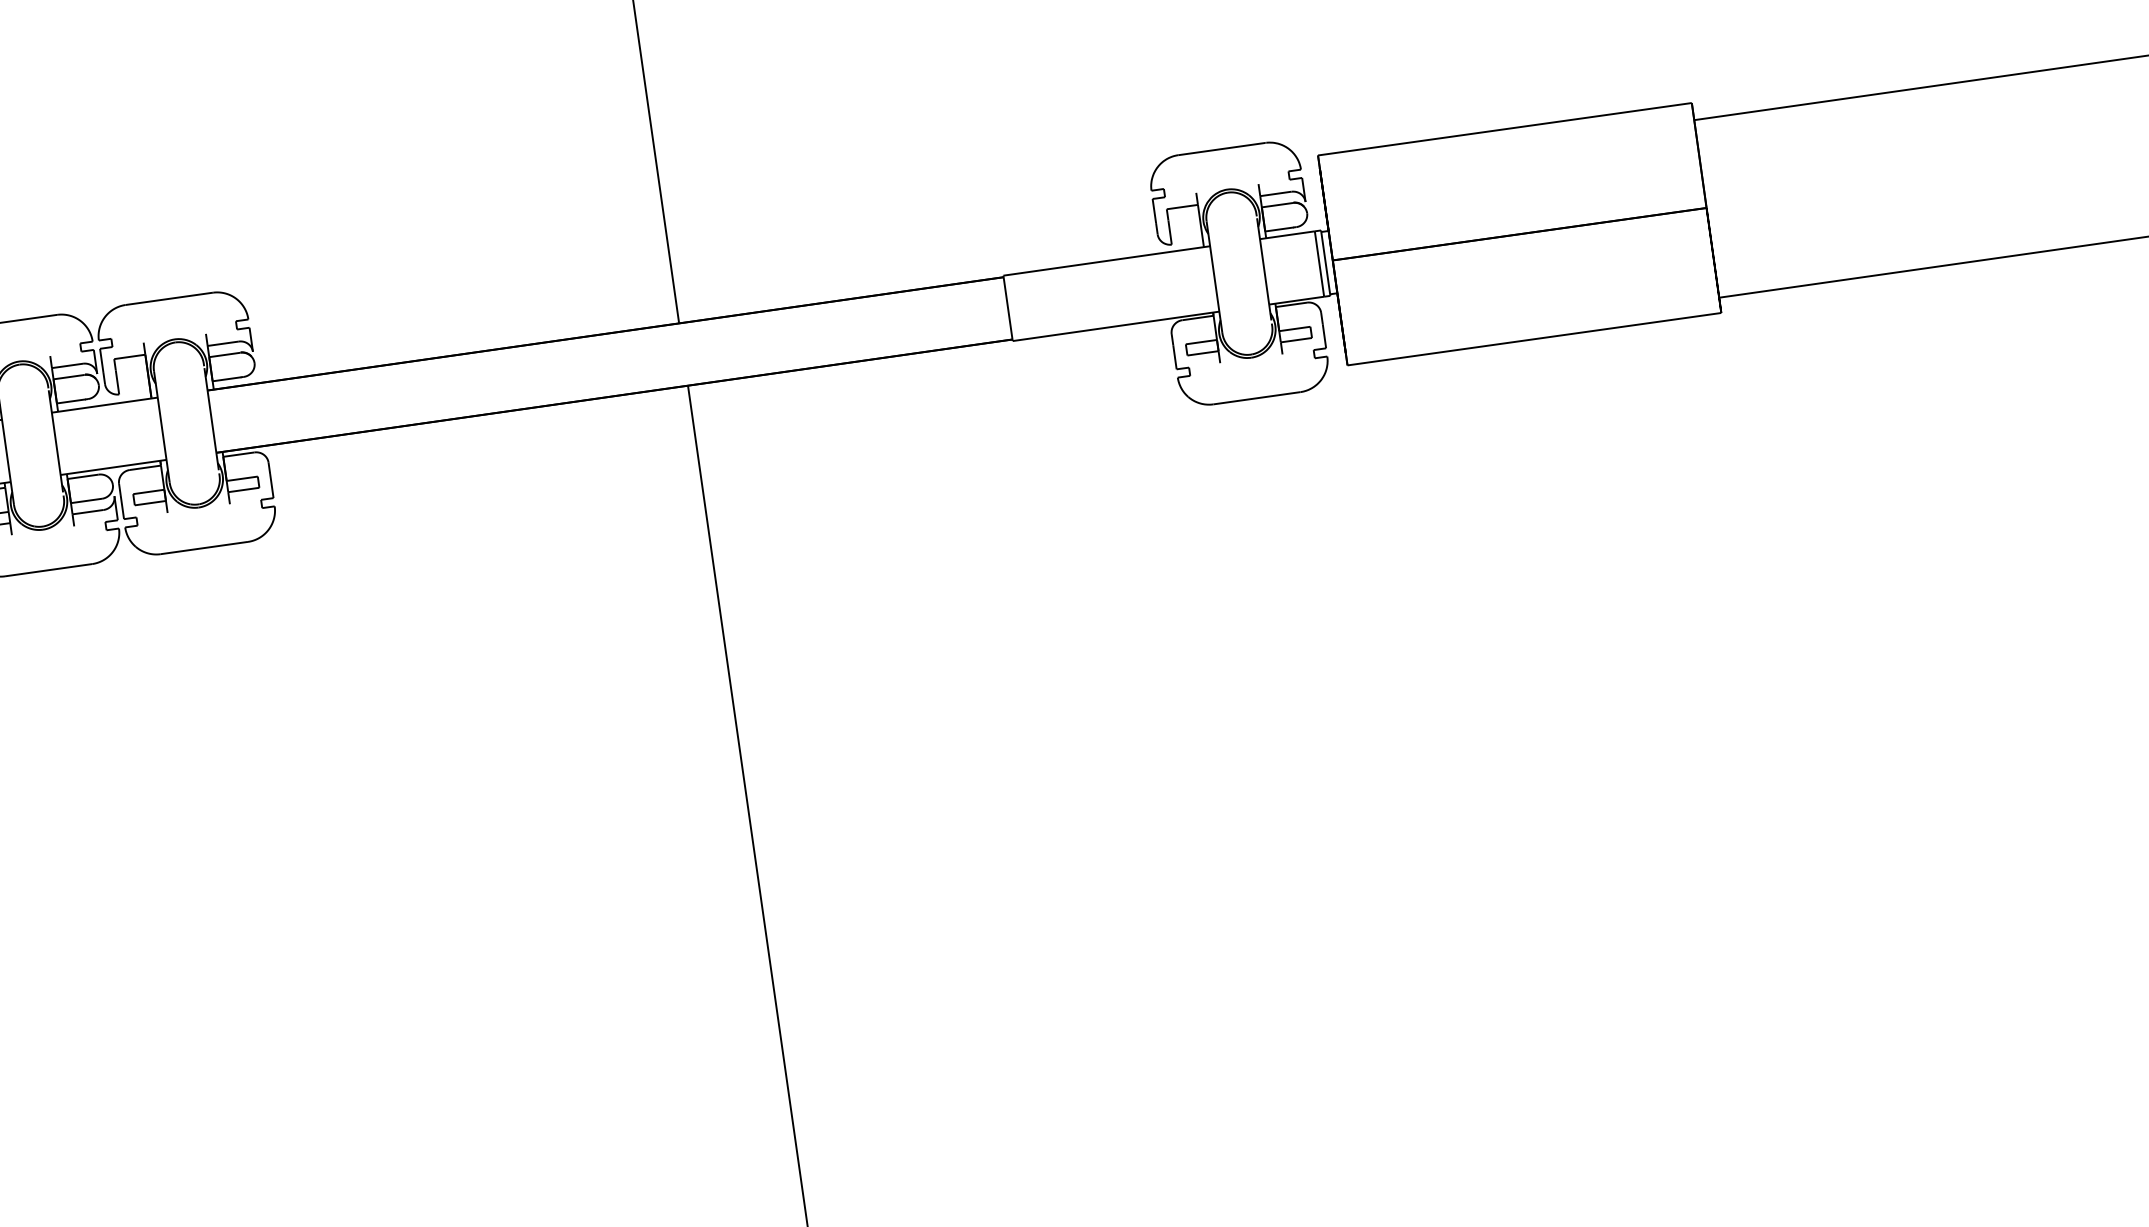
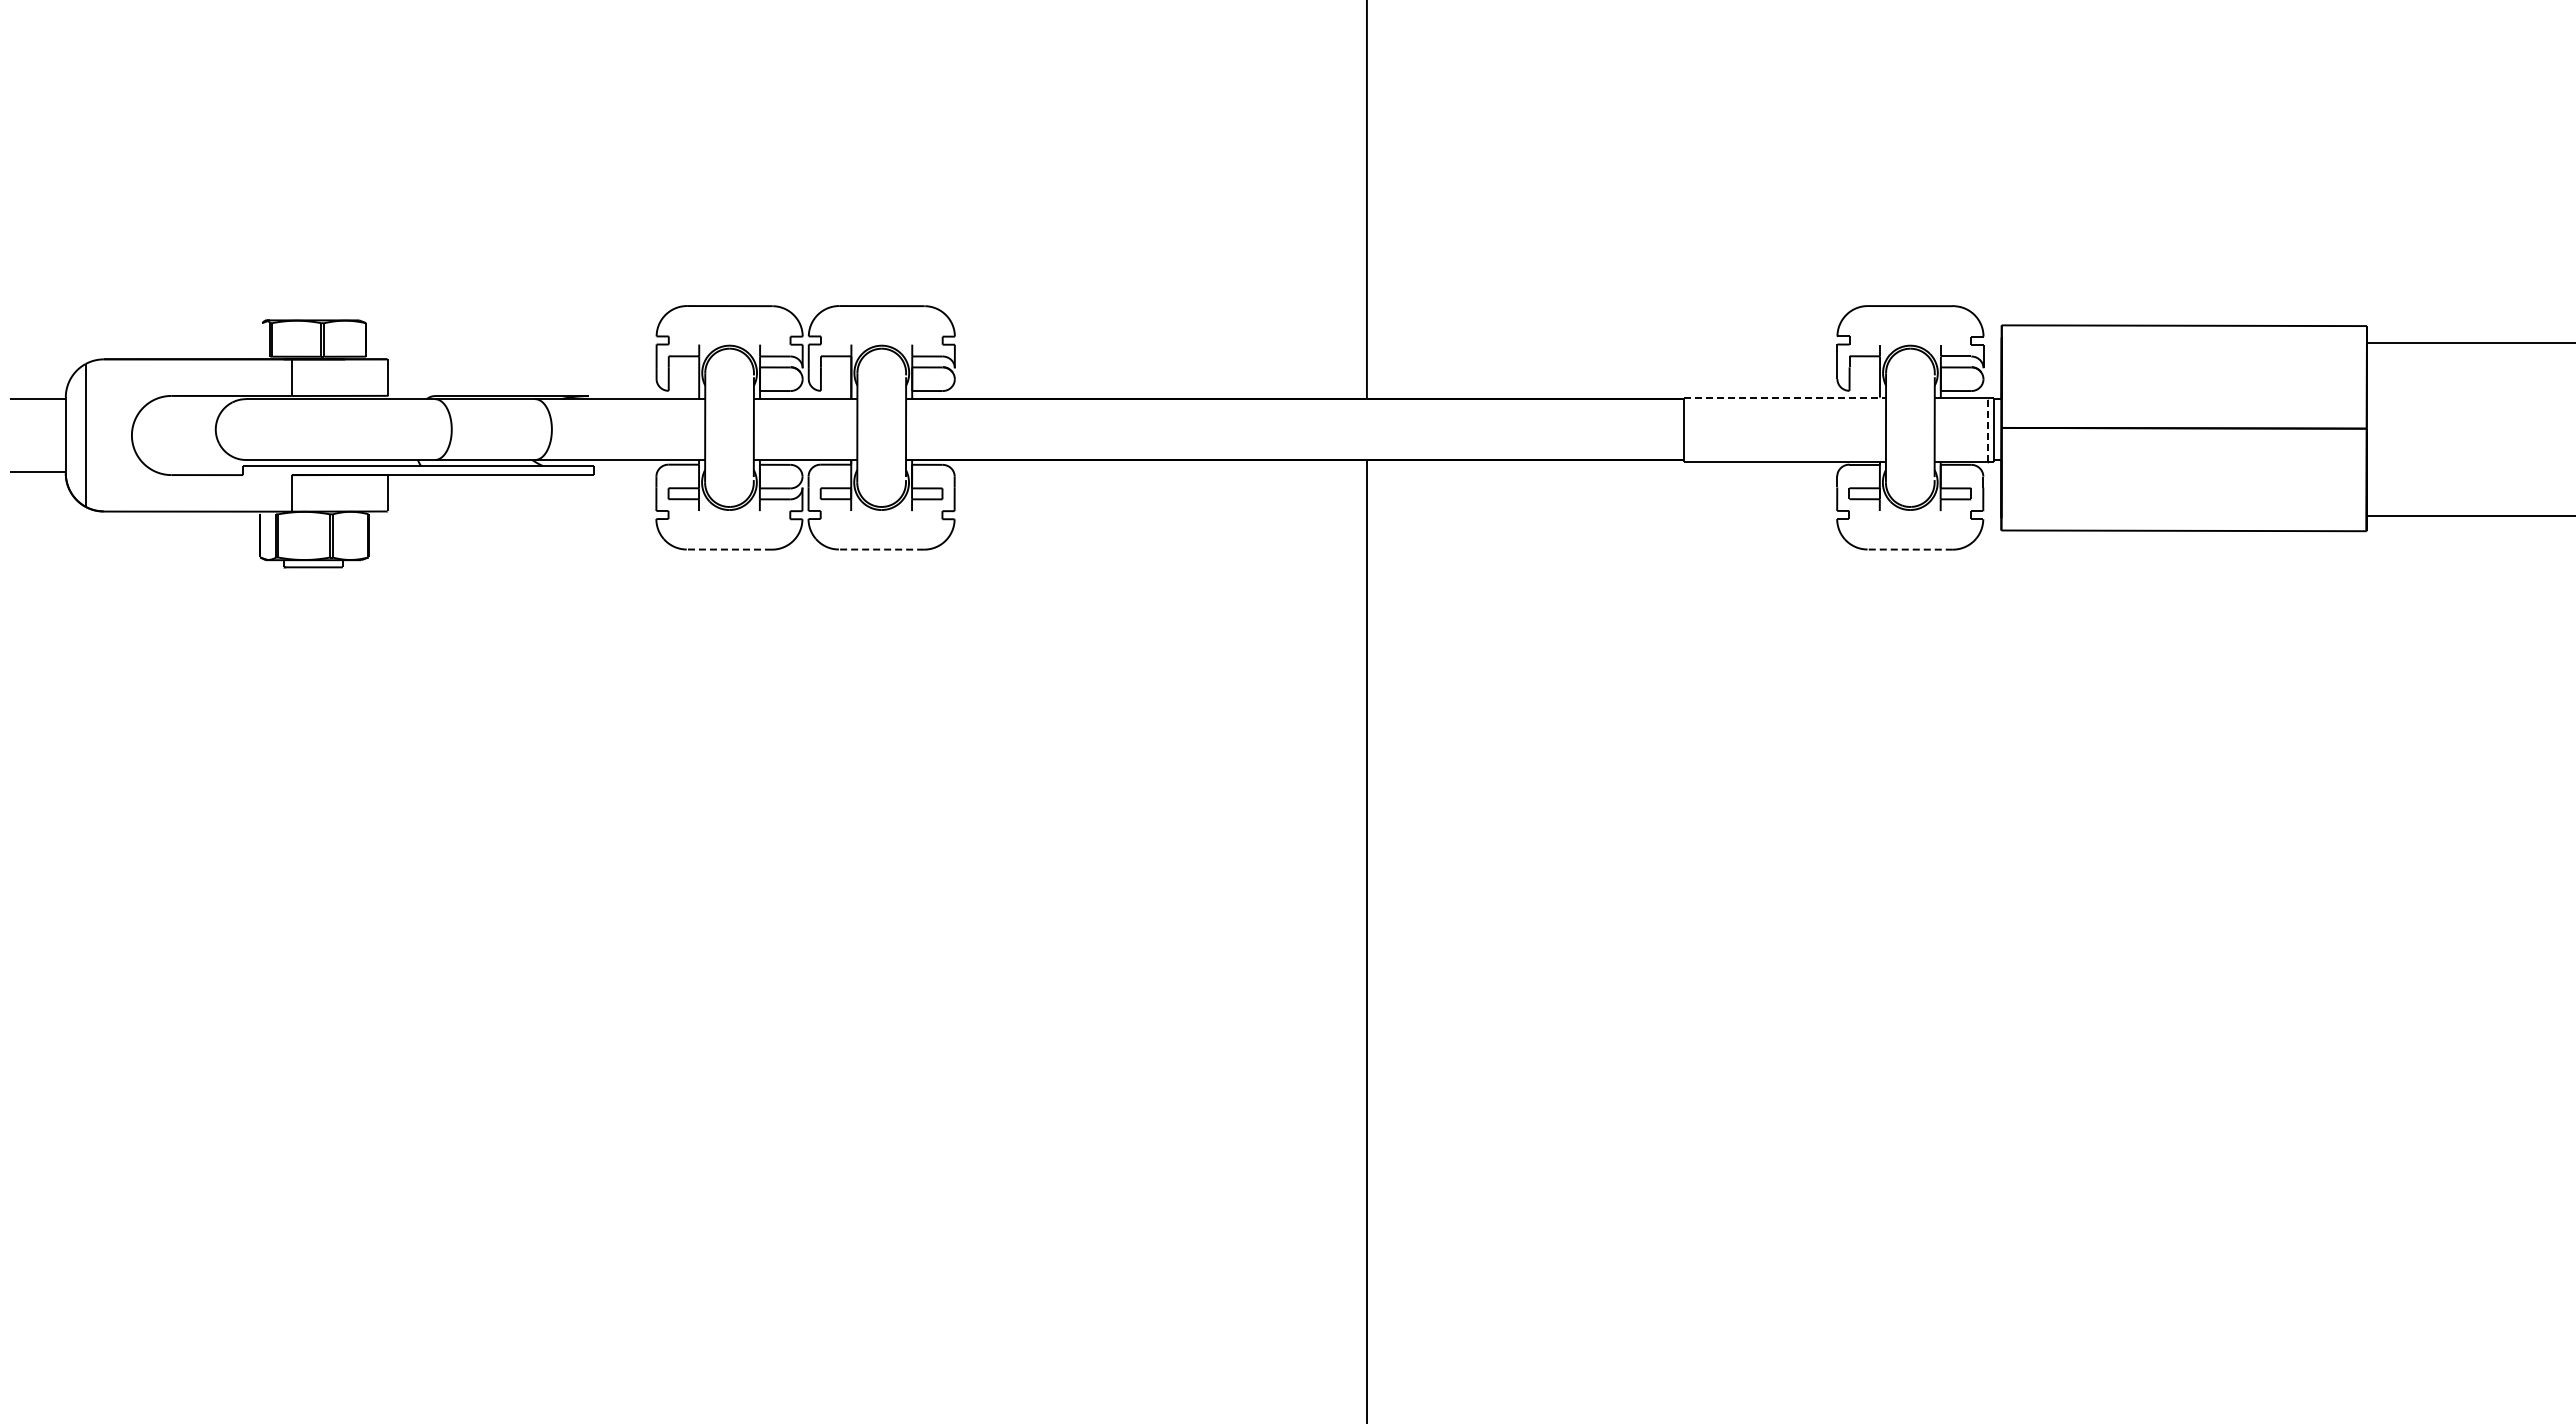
line: (1107, 260) -> (1785, 397), solid -> dashed
line: (1319, 263) -> (1988, 429), solid -> dashed
line: (1257, 398) -> (1910, 549), solid -> dashed
line: (204, 547) -> (881, 549), solid -> dashed
line: (48, 570) -> (729, 549), solid -> dashed

